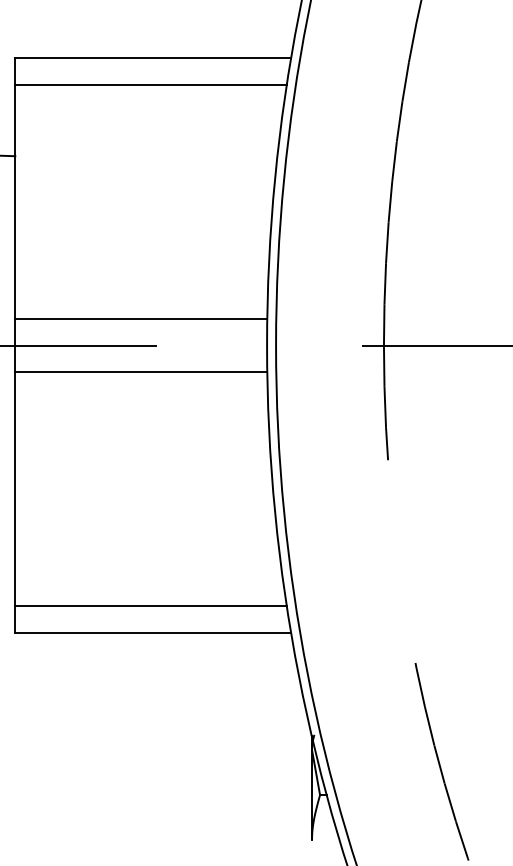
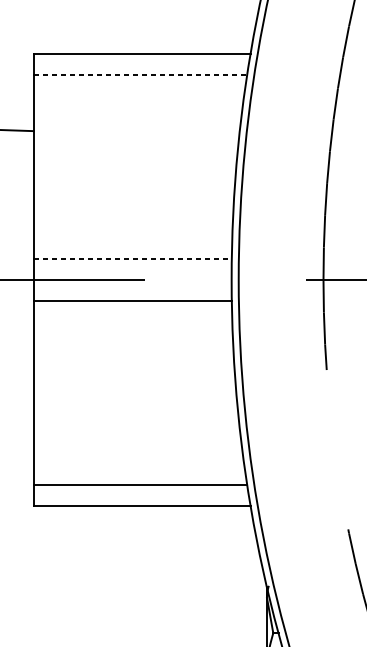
line: (151, 84) -> (140, 74), solid -> dashed
line: (141, 318) -> (132, 258), solid -> dashed

